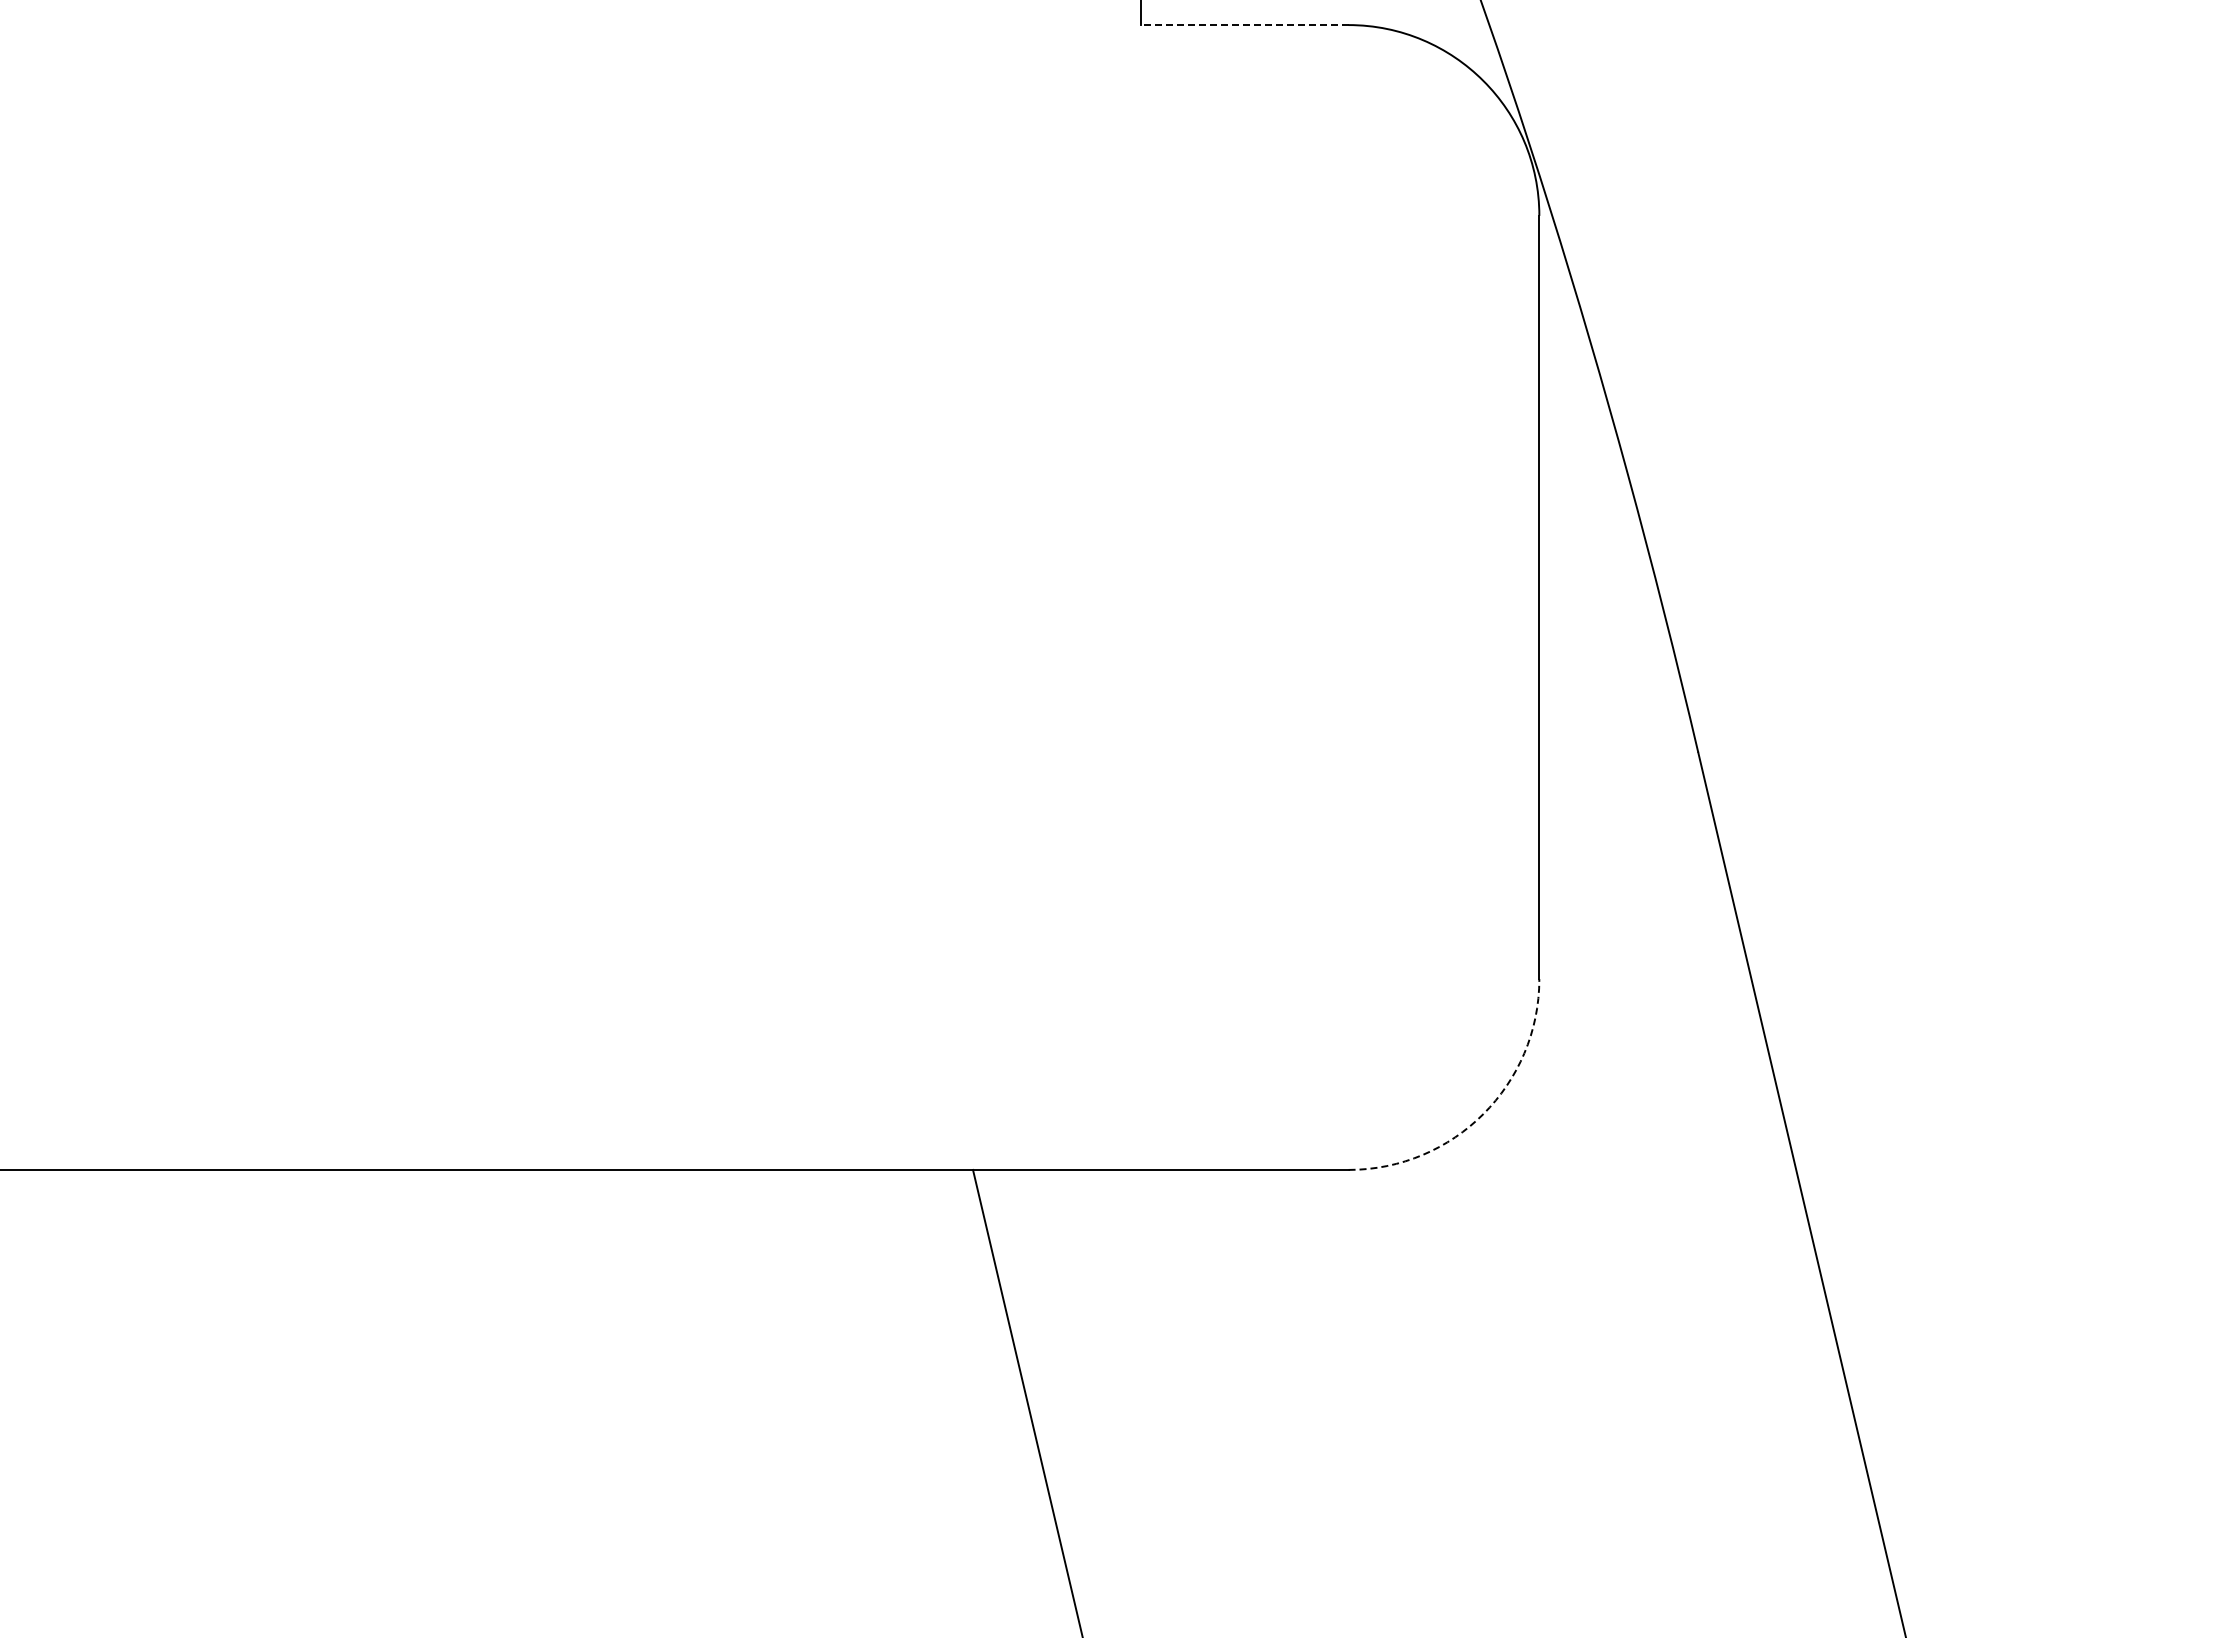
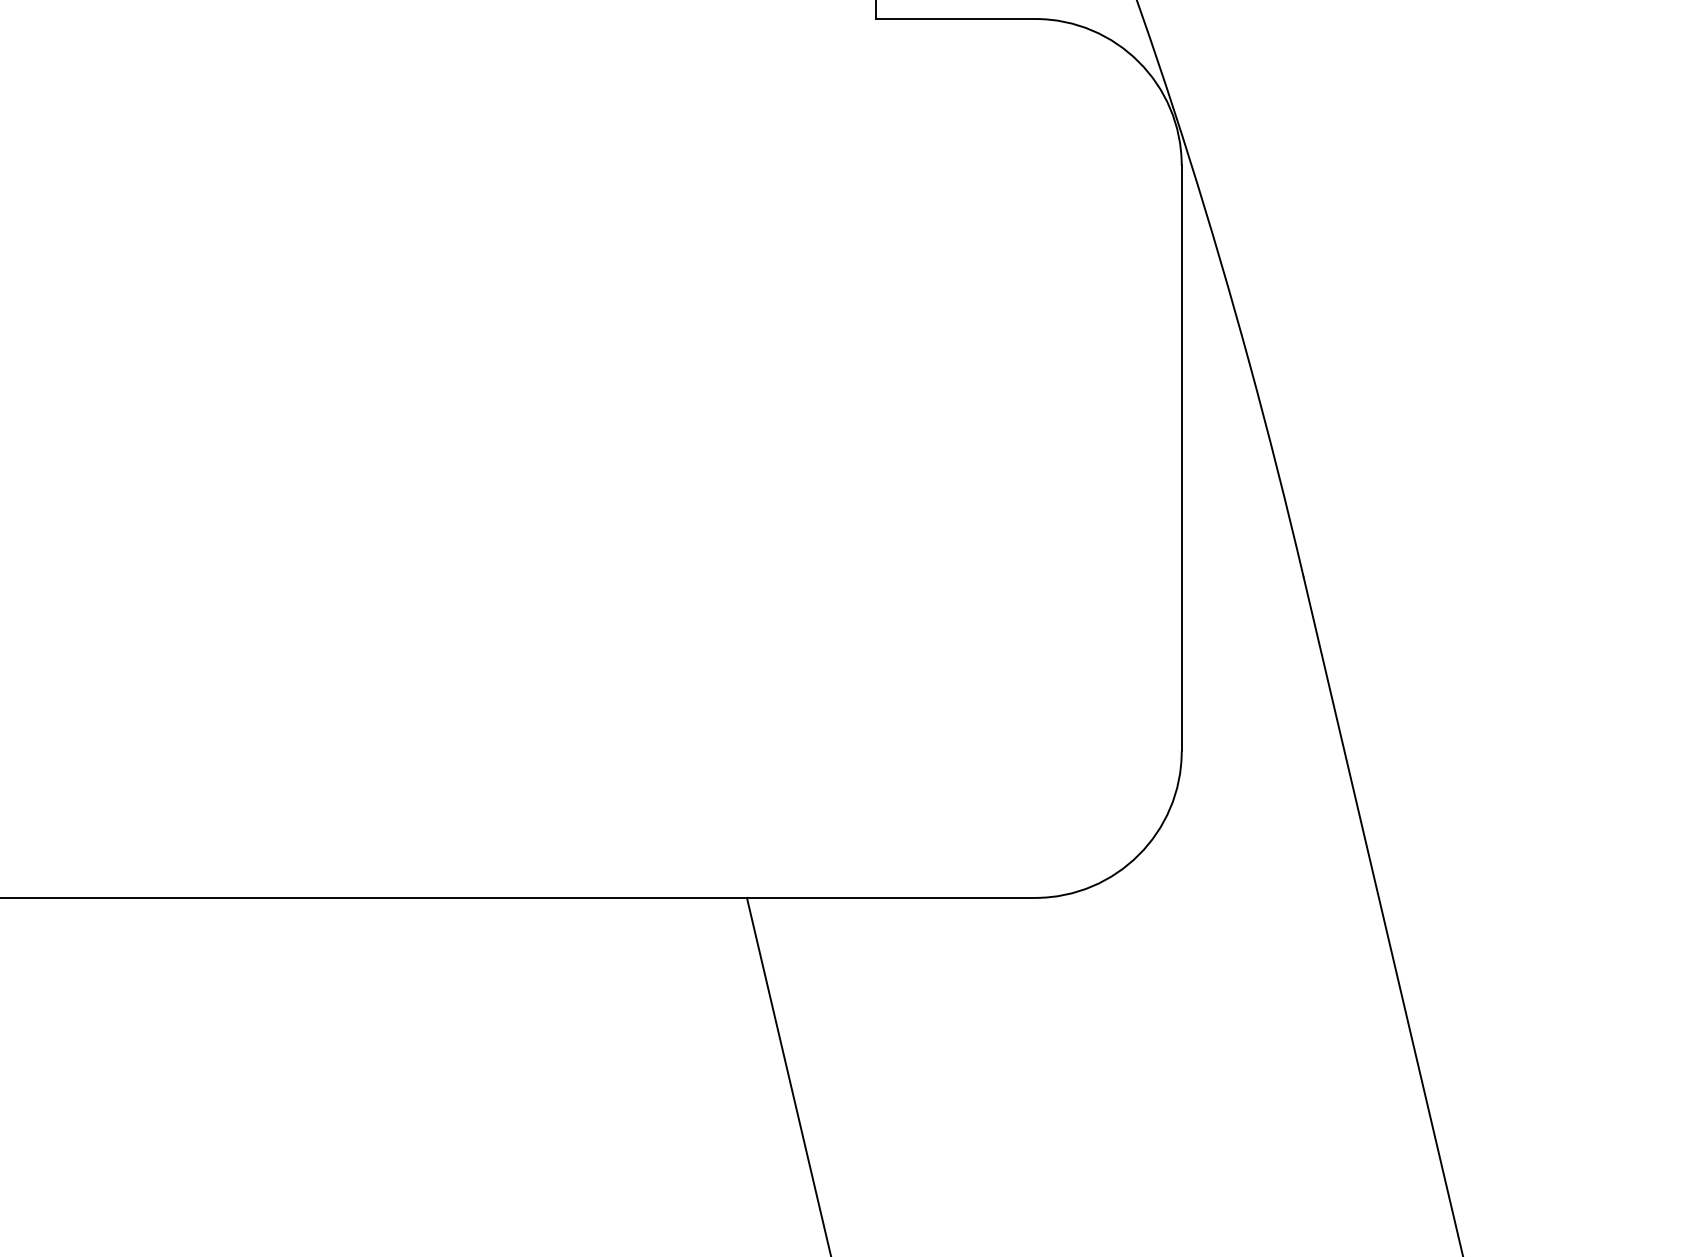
line: (1244, 25) -> (955, 19), dashed -> solid
arc: (1483, 1114) -> (1138, 855), dashed -> solid

